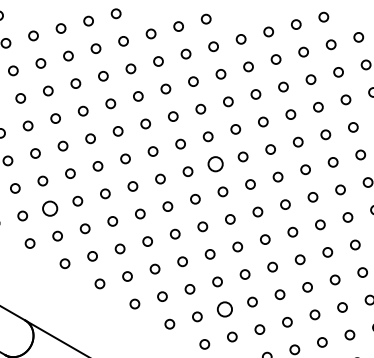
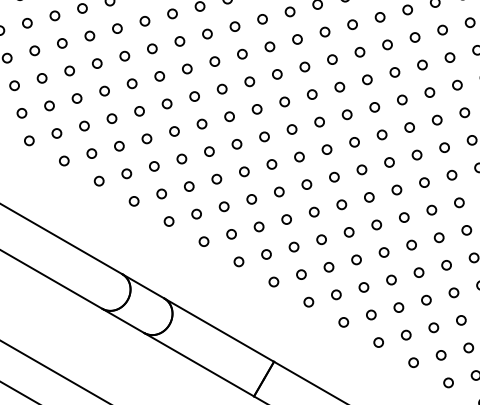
circle: (215, 164) -> (354, 142), size x0.62
circle: (50, 208) -> (189, 186), size x0.62
circle: (224, 309) -> (363, 287), size x0.62

